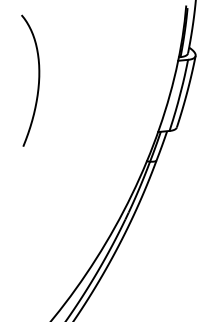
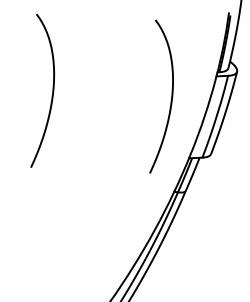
curve: (140, 80) -> (171, 97), added

